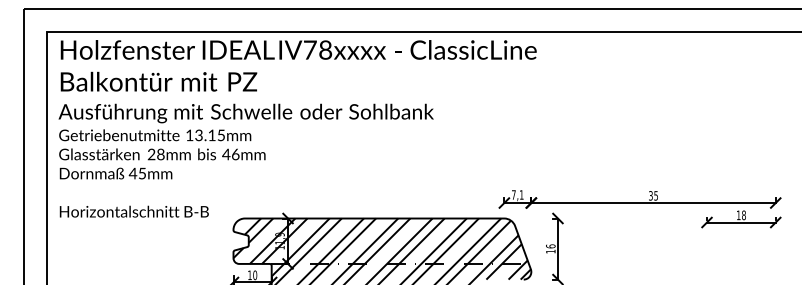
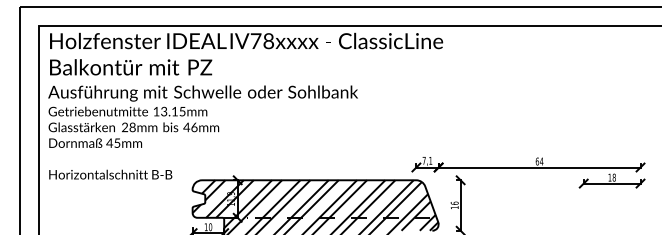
text: (653, 195) -> (539, 161), 35 -> 64

